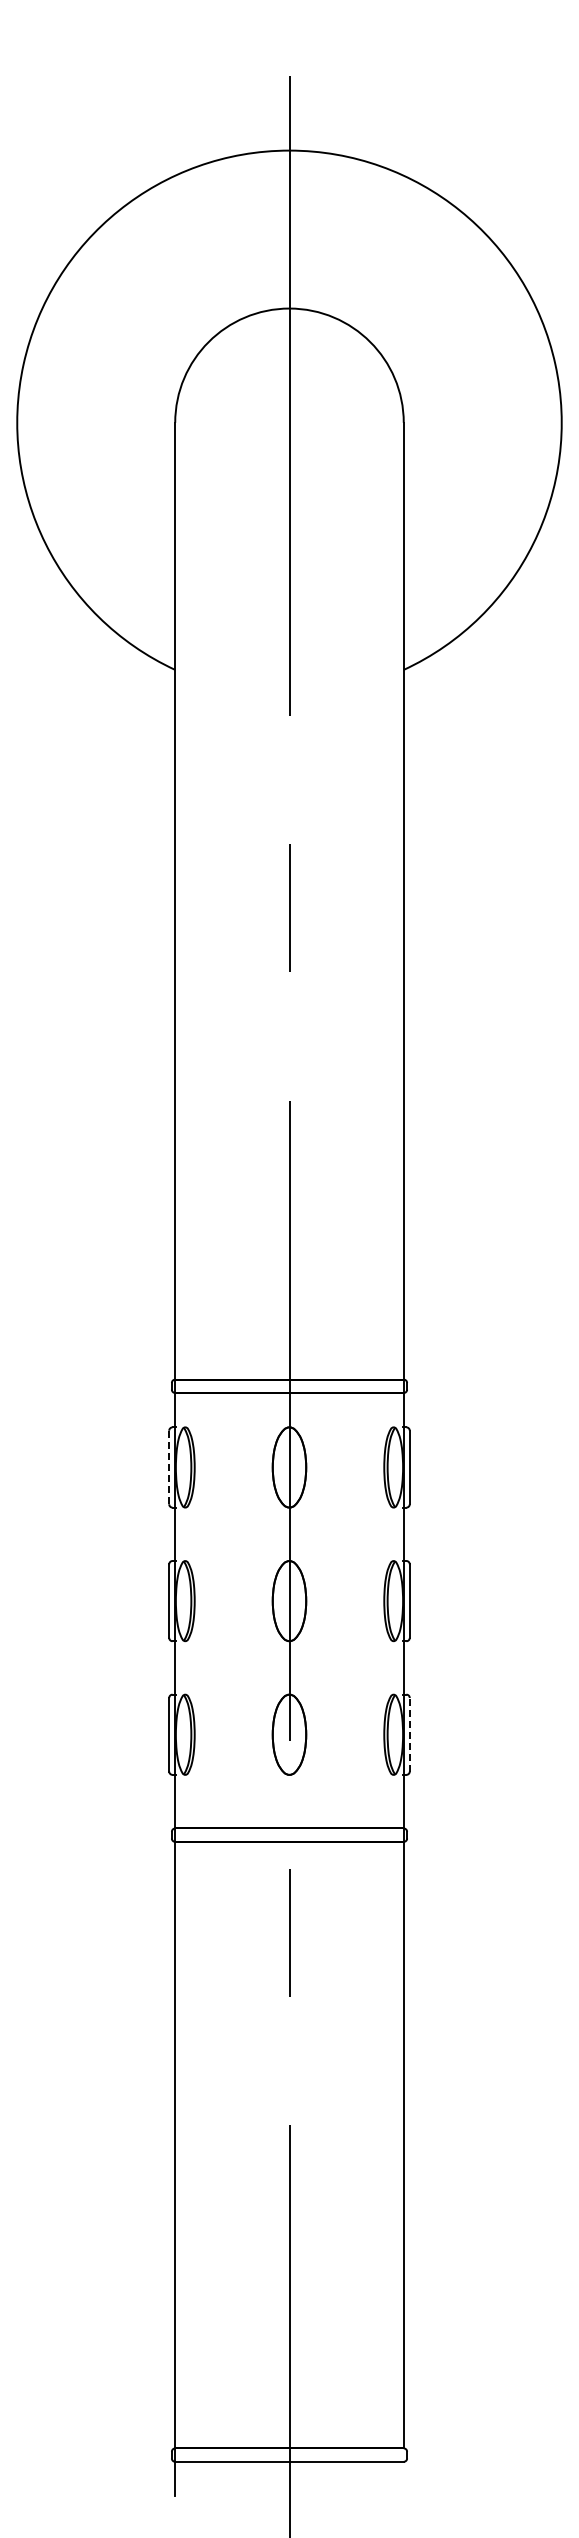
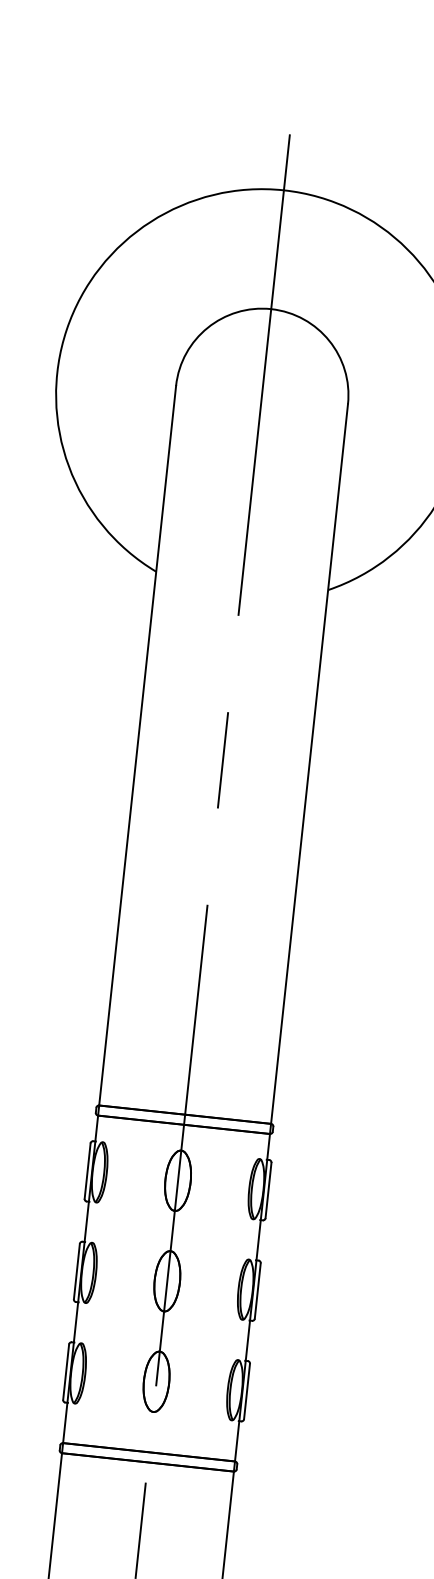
line: (169, 1467) -> (87, 1171), dashed -> solid
line: (409, 1734) -> (246, 1391), dashed -> solid

